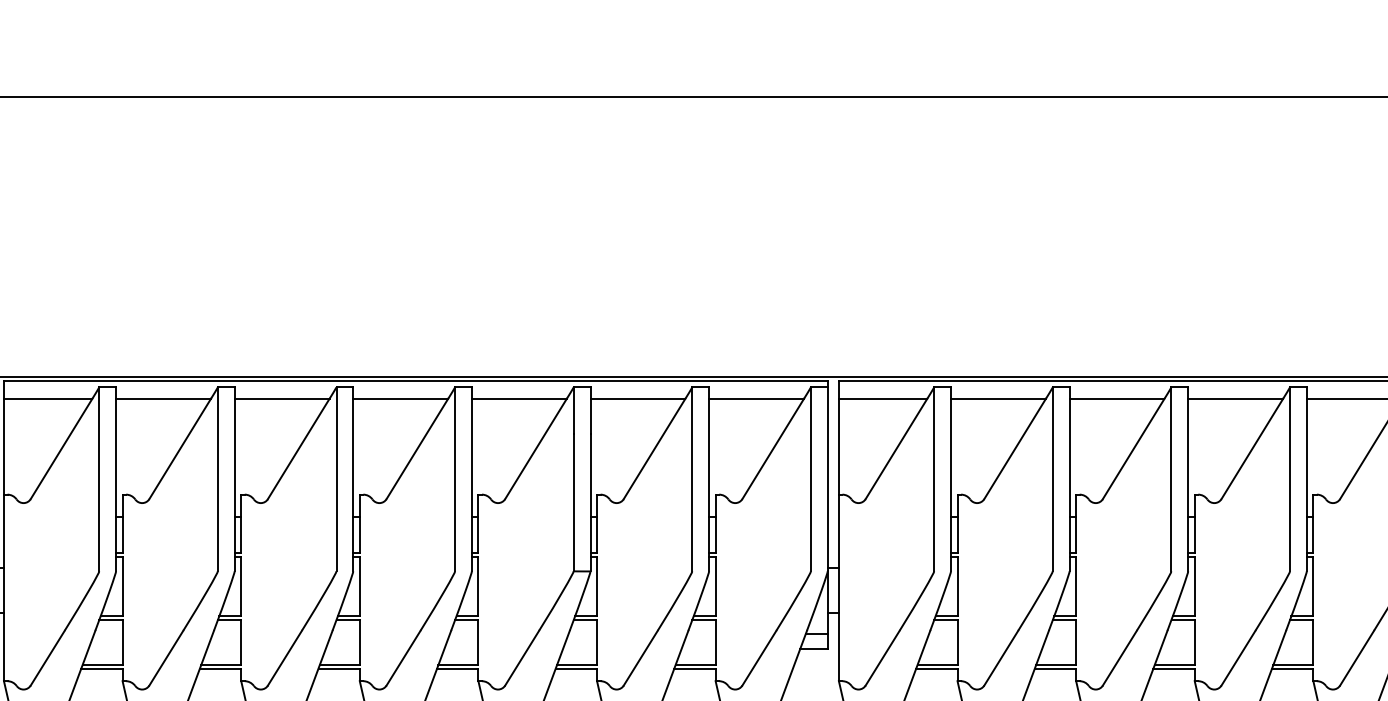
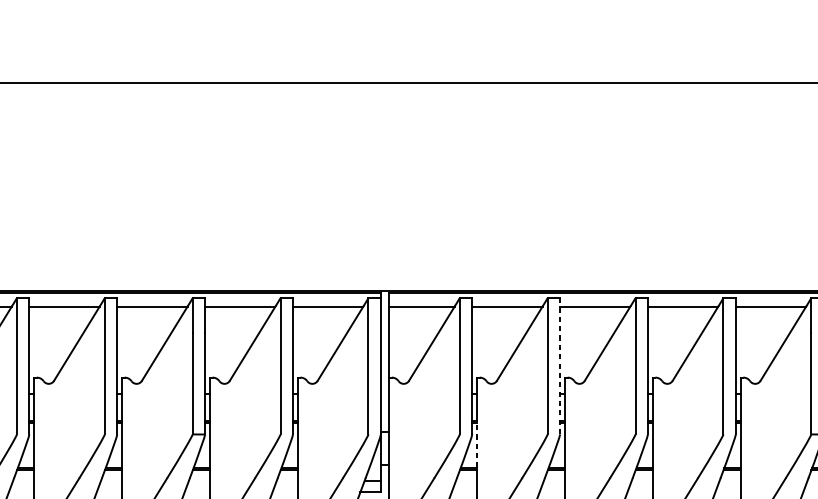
line: (1069, 479) -> (560, 366), solid -> dashed
line: (957, 586) -> (477, 445), solid -> dashed

